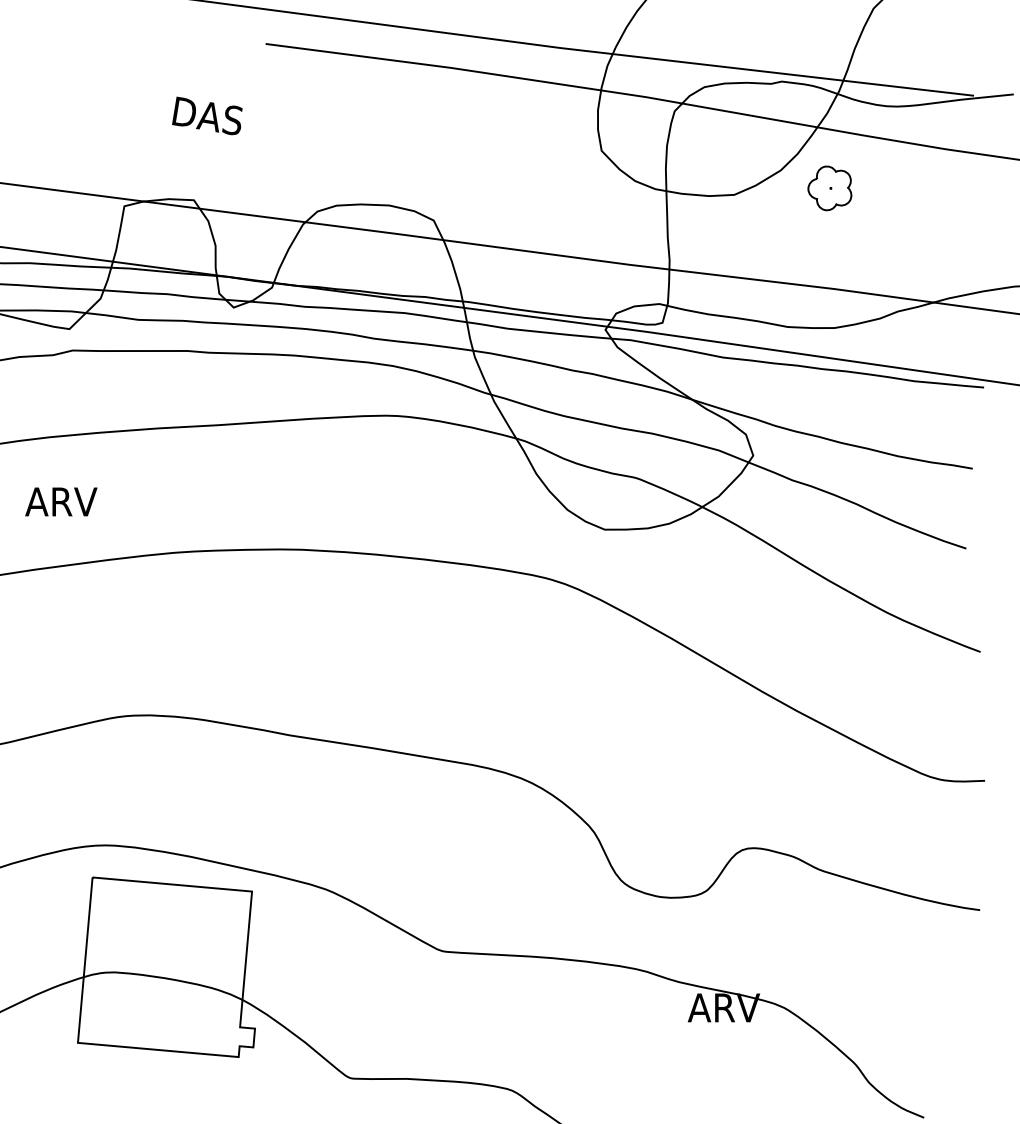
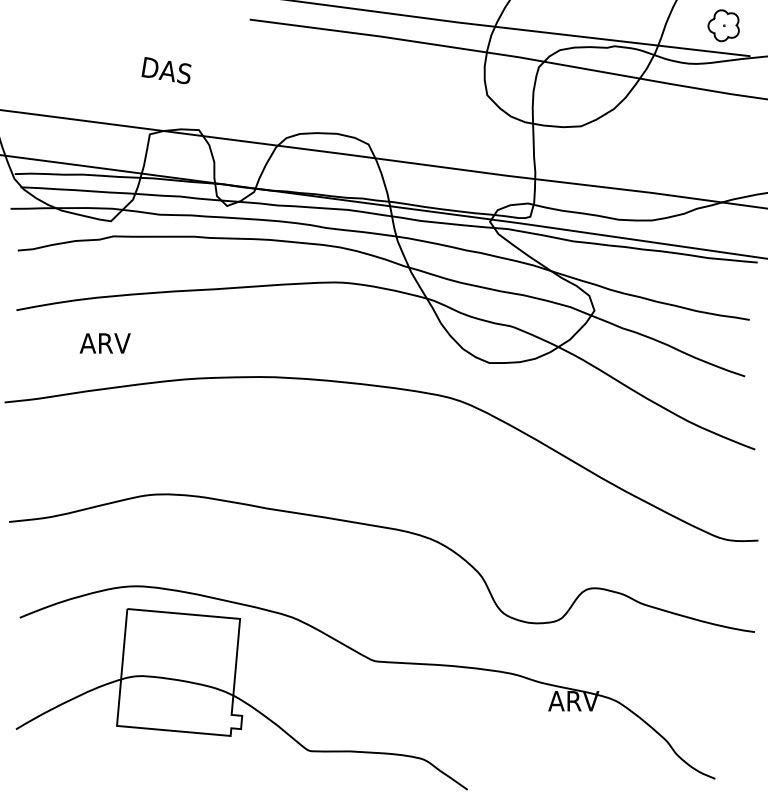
text: (207, 115) -> (166, 70), moved
part: (829, 188) -> (723, 25), moved

